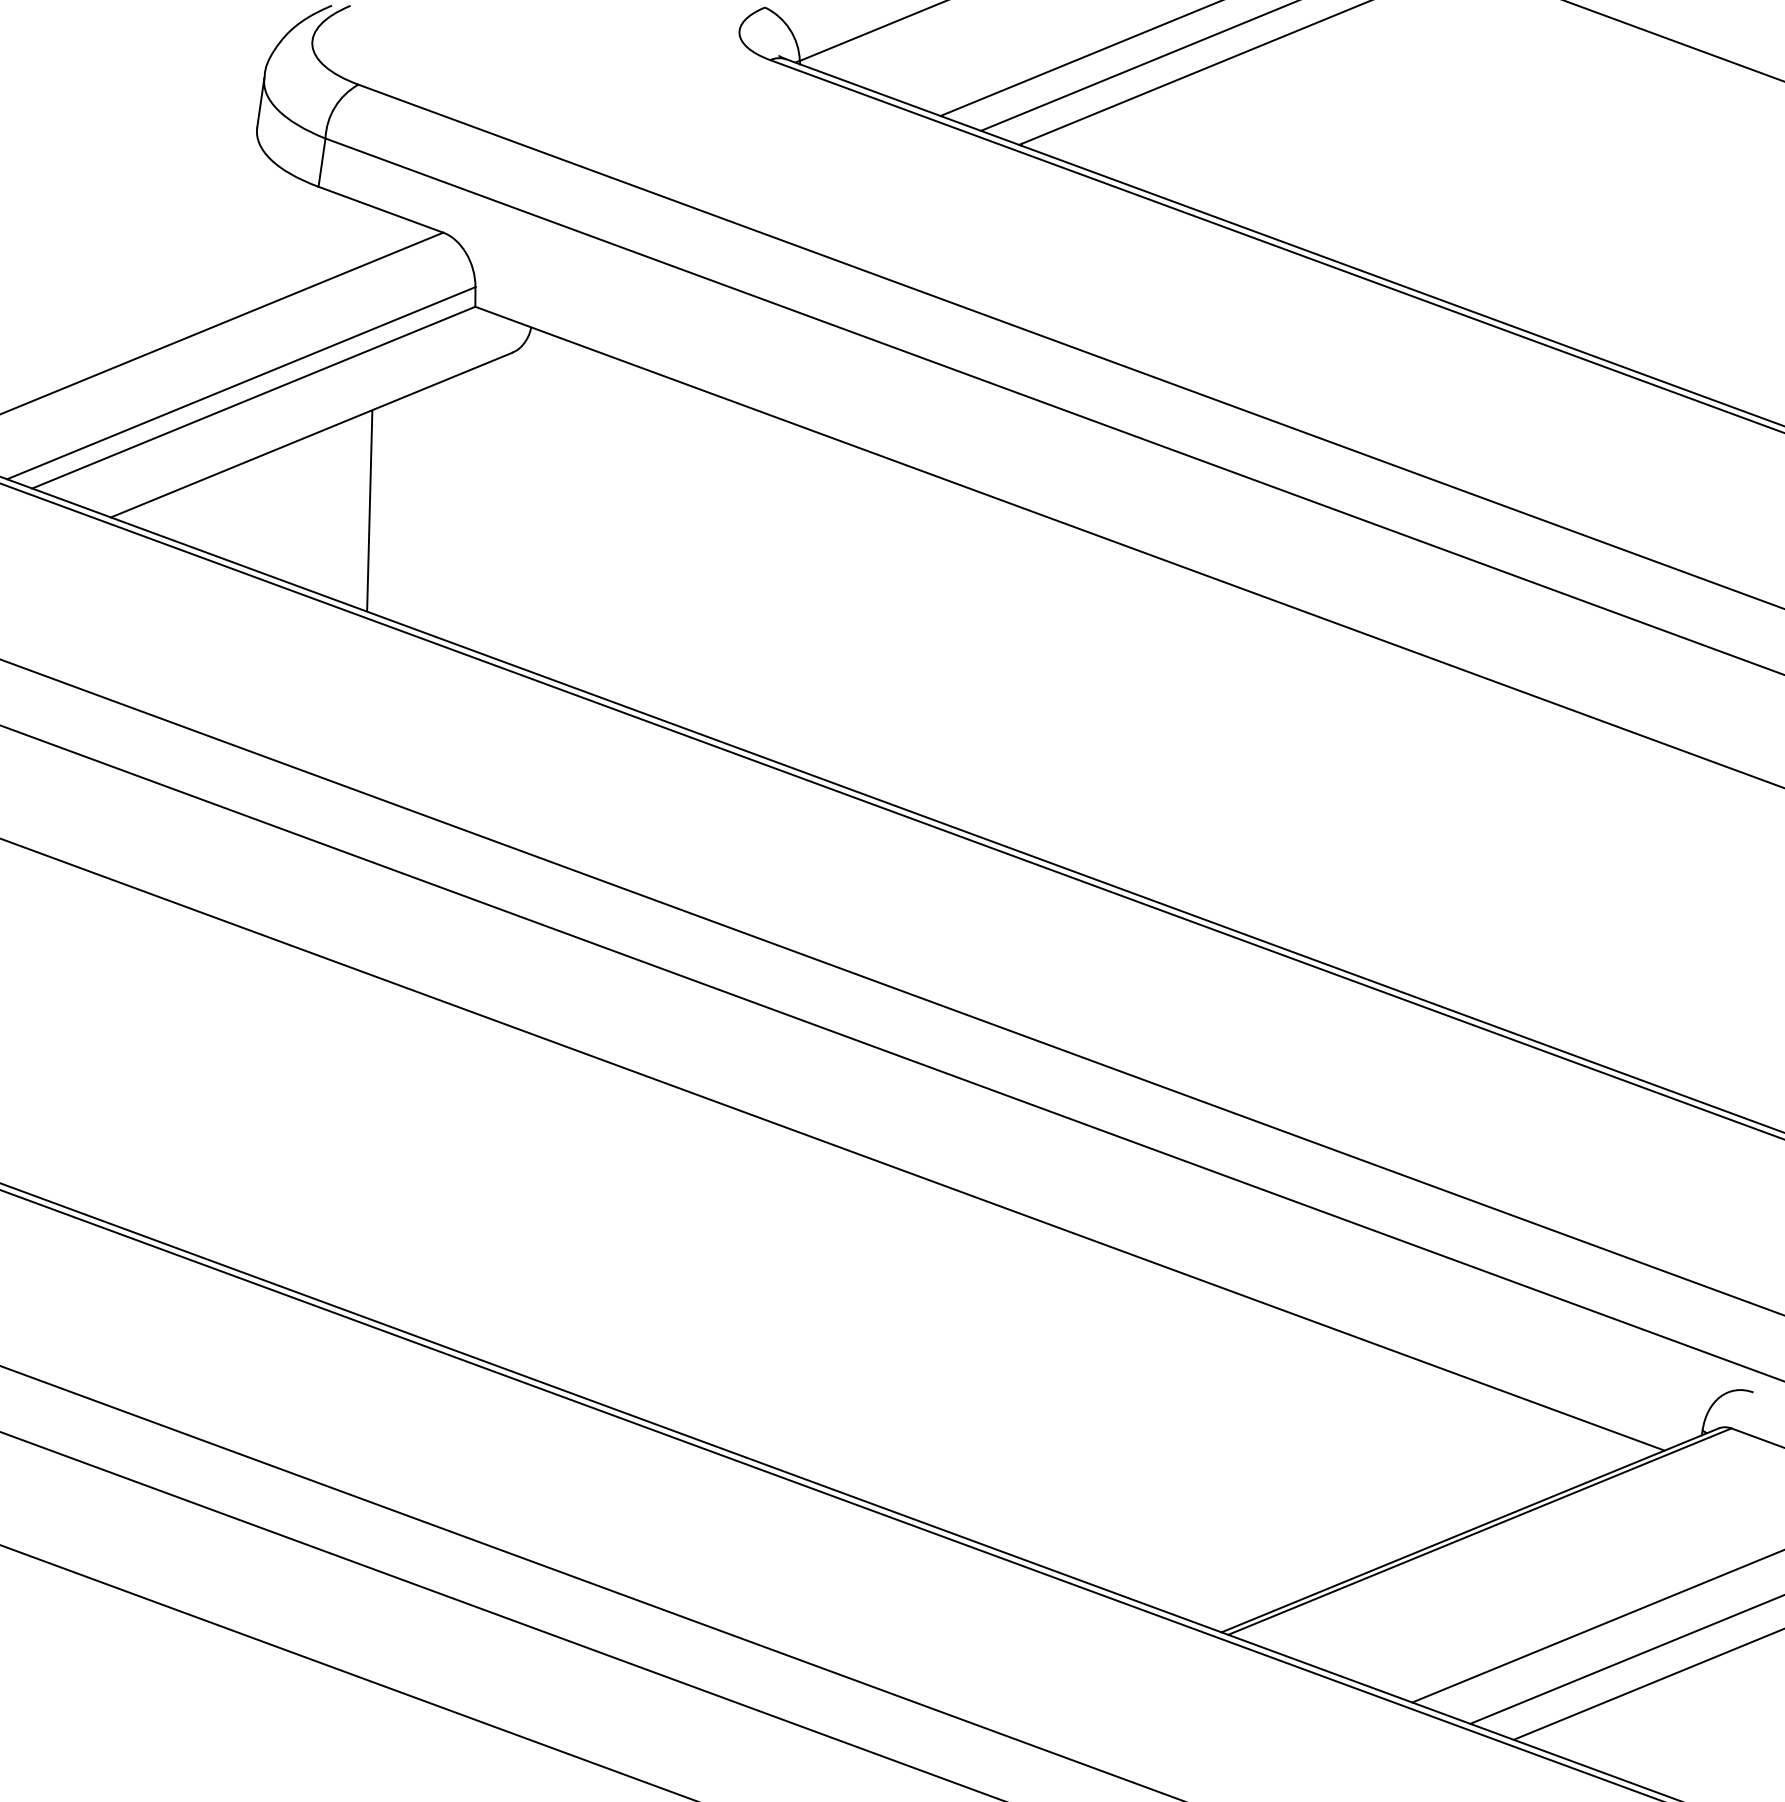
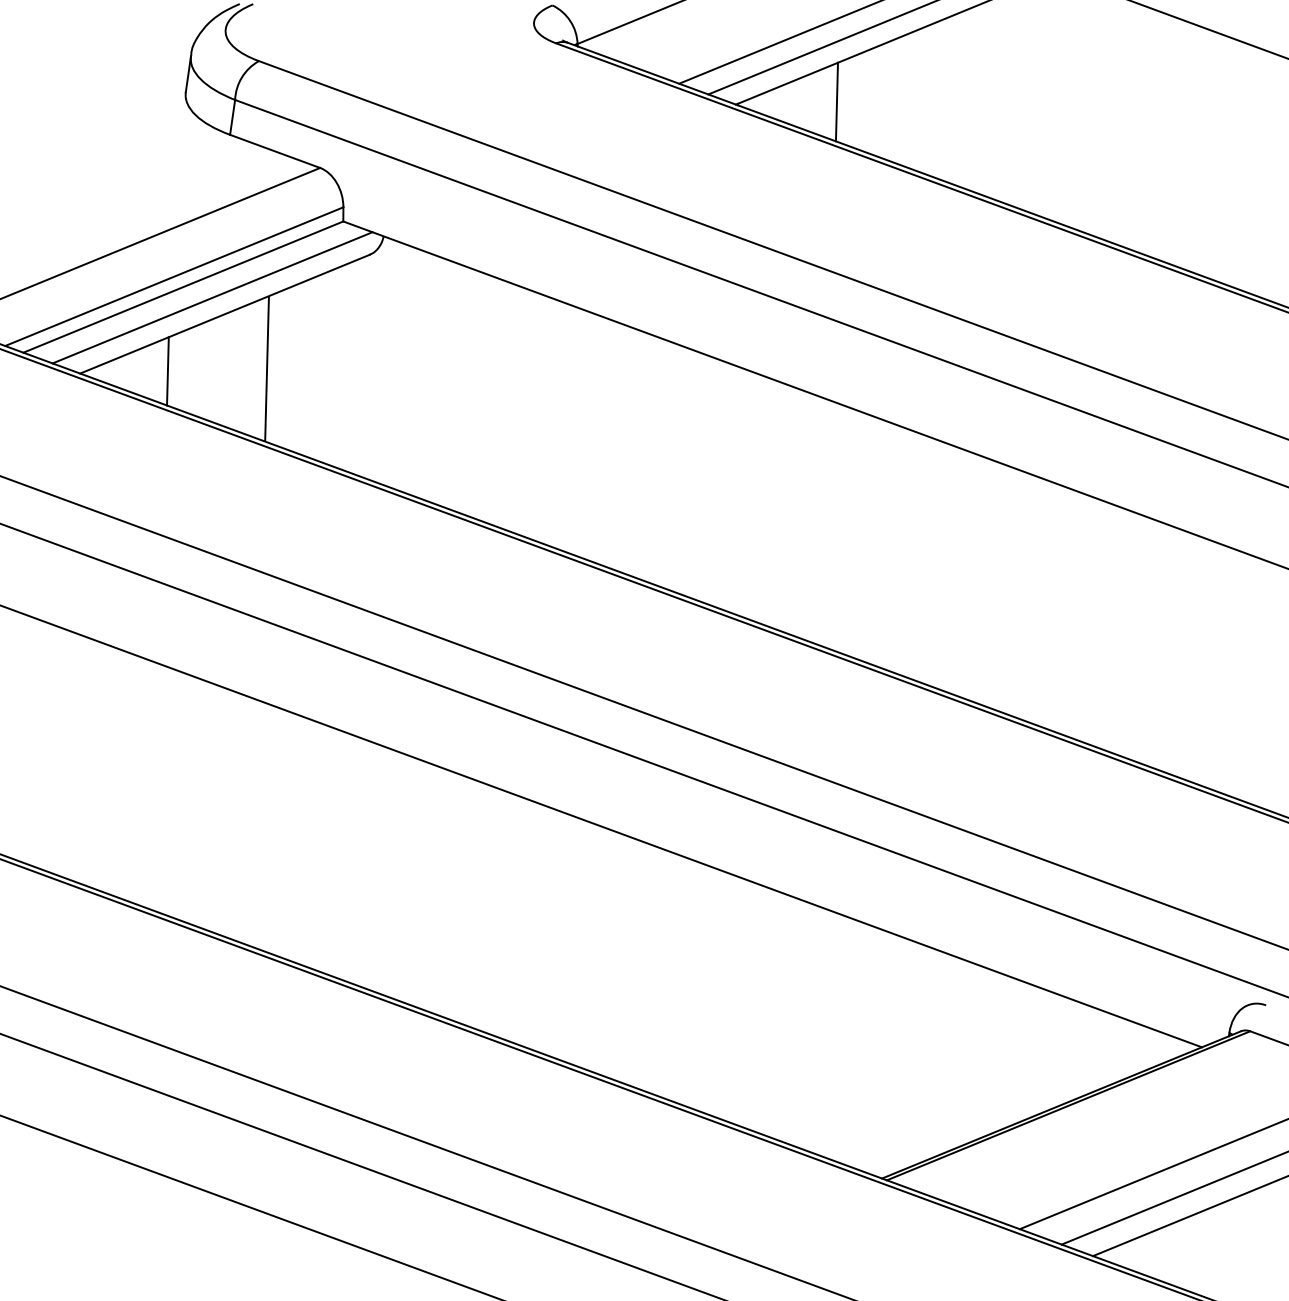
line: (1158, 140) -> (836, 101), added
line: (293, 412) -> (212, 297), added
line: (232, 514) -> (167, 371), added

